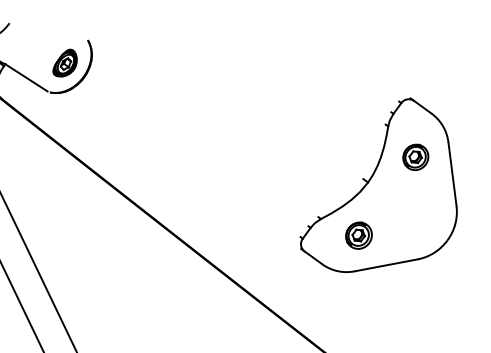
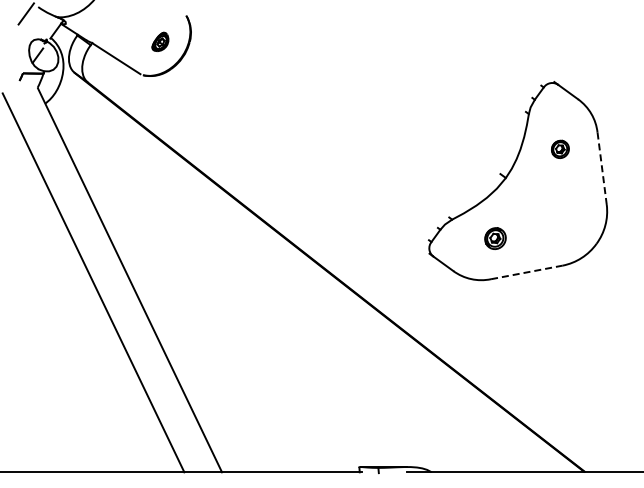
part: (65, 62) -> (160, 41), size x0.6
part: (415, 157) -> (560, 149), size x0.6
line: (452, 174) -> (602, 168), solid -> dashed
part: (358, 235) -> (495, 238), size x0.7
line: (387, 265) -> (527, 272), solid -> dashed

